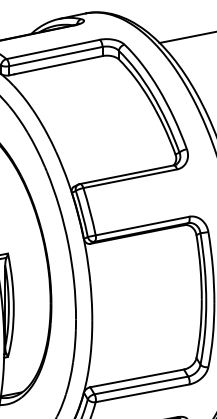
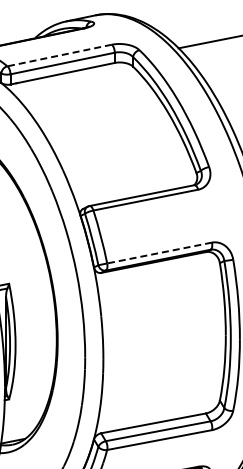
line: (53, 49) -> (59, 55), solid -> dashed
line: (142, 226) -> (159, 253), solid -> dashed

